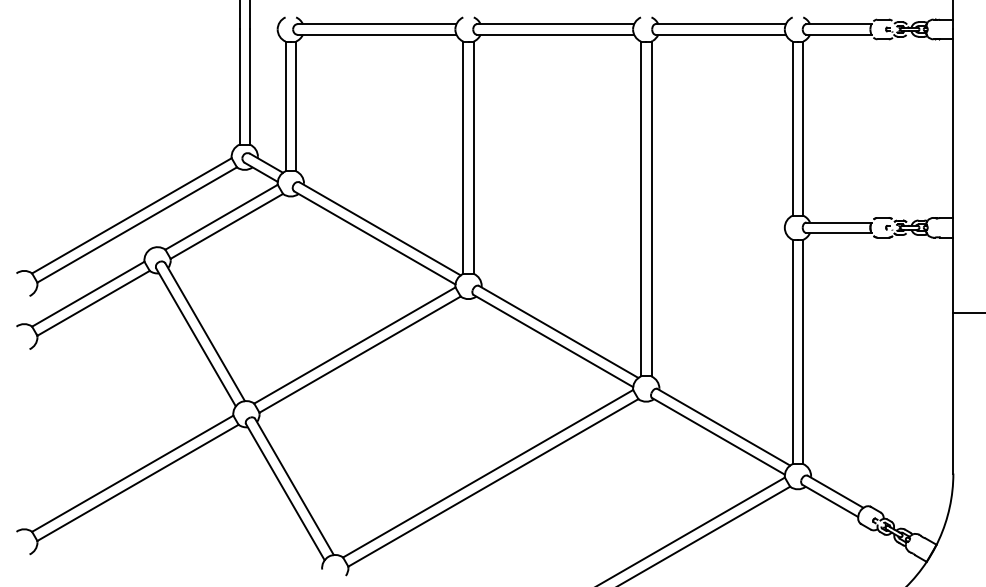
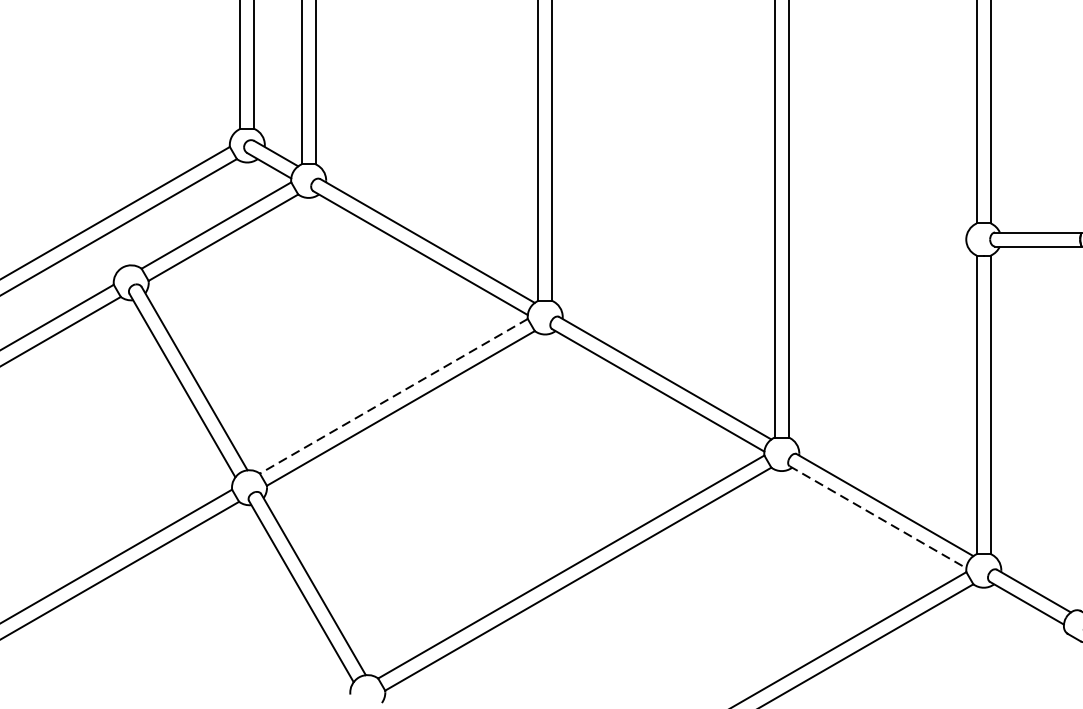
line: (354, 345) -> (393, 396), solid -> dashed
line: (718, 436) -> (877, 517), solid -> dashed

